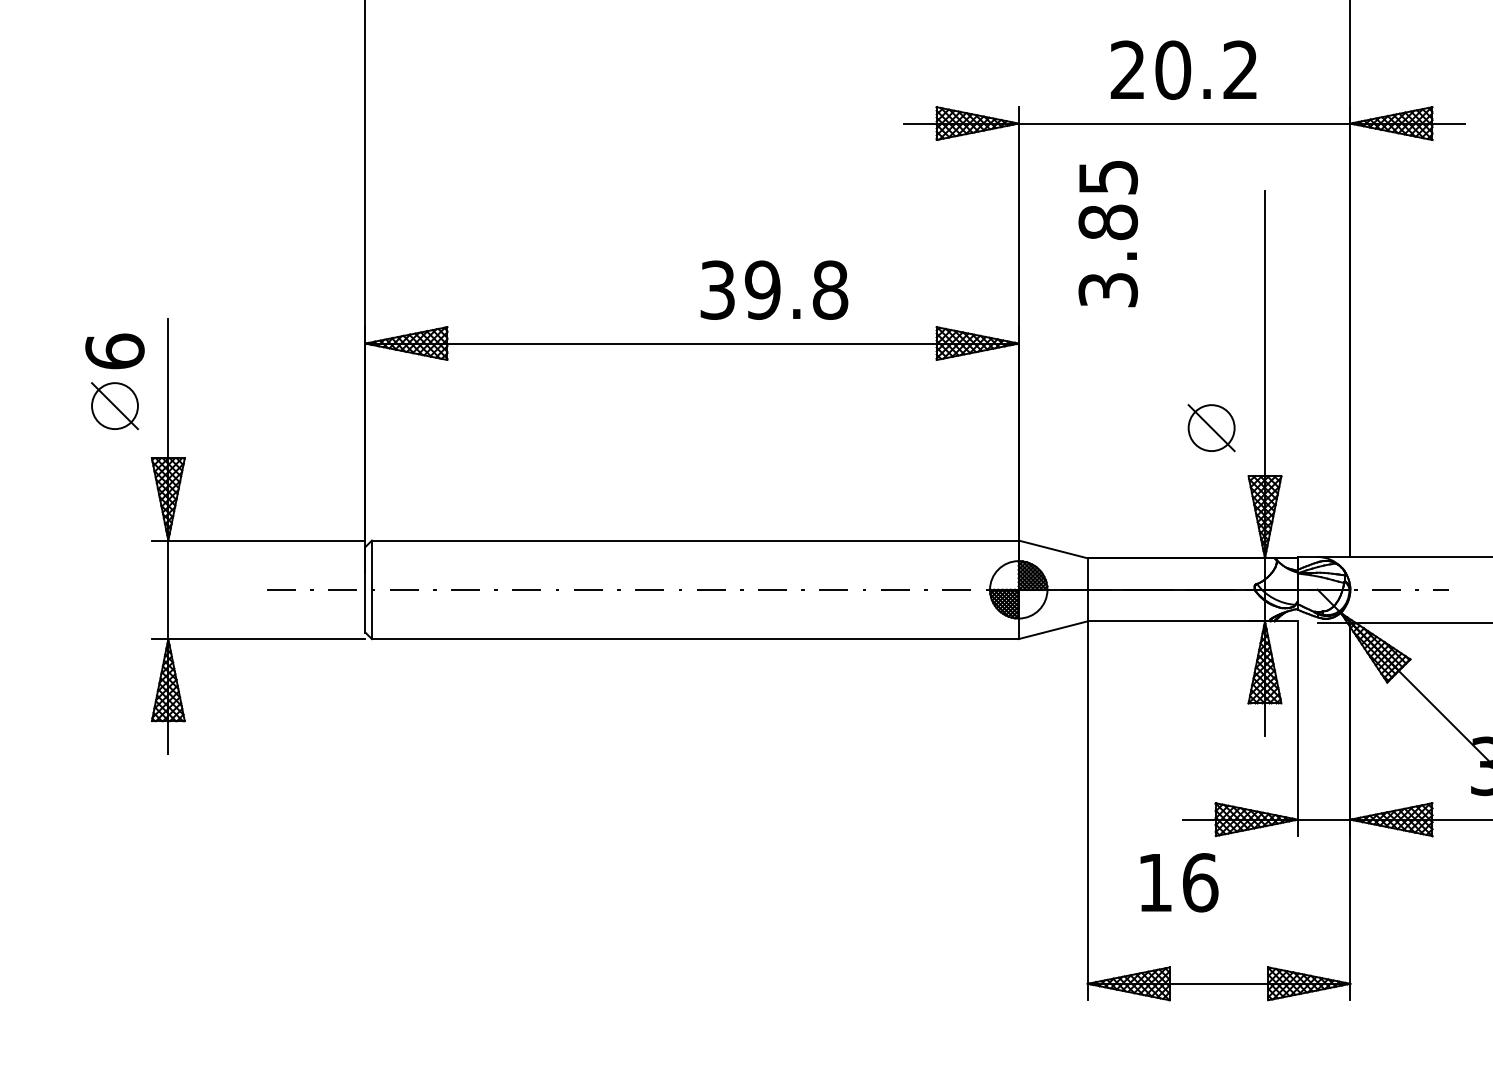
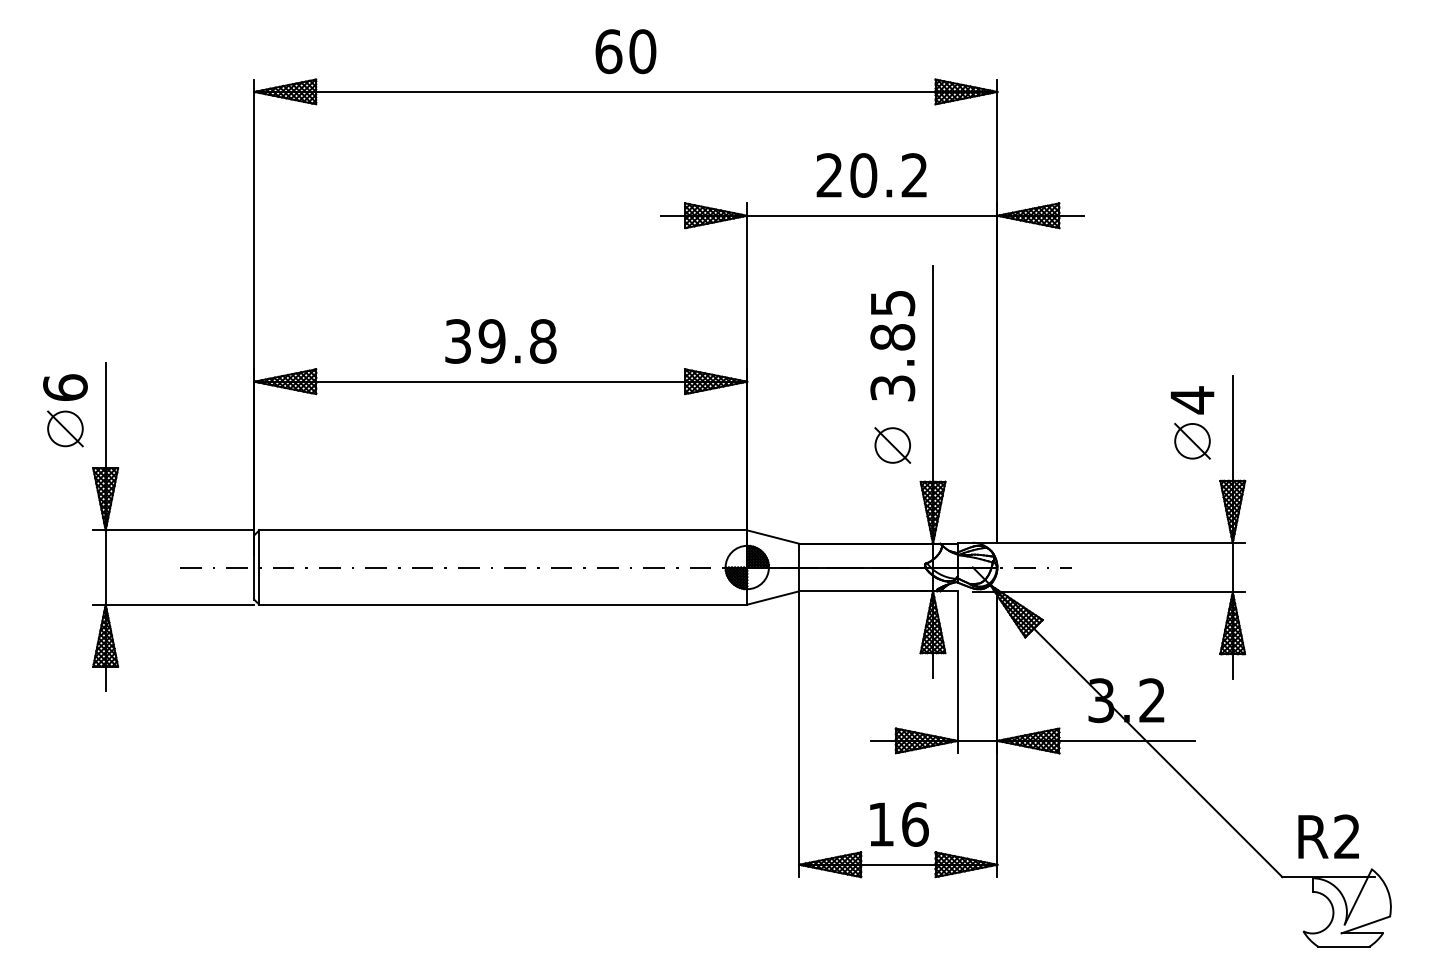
text: (1107, 234) -> (892, 346), moved
text: (773, 290) -> (500, 341), moved
text: (1179, 882) -> (899, 824), moved

